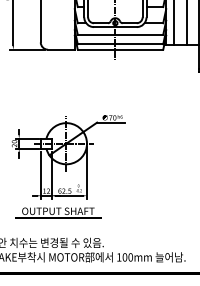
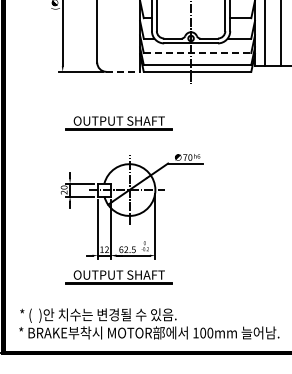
line: (120, 35) -> (197, 53), solid -> dashed
line: (61, 49) -> (123, 71), solid -> dashed
part: (57, 90) -> (118, 123), added

